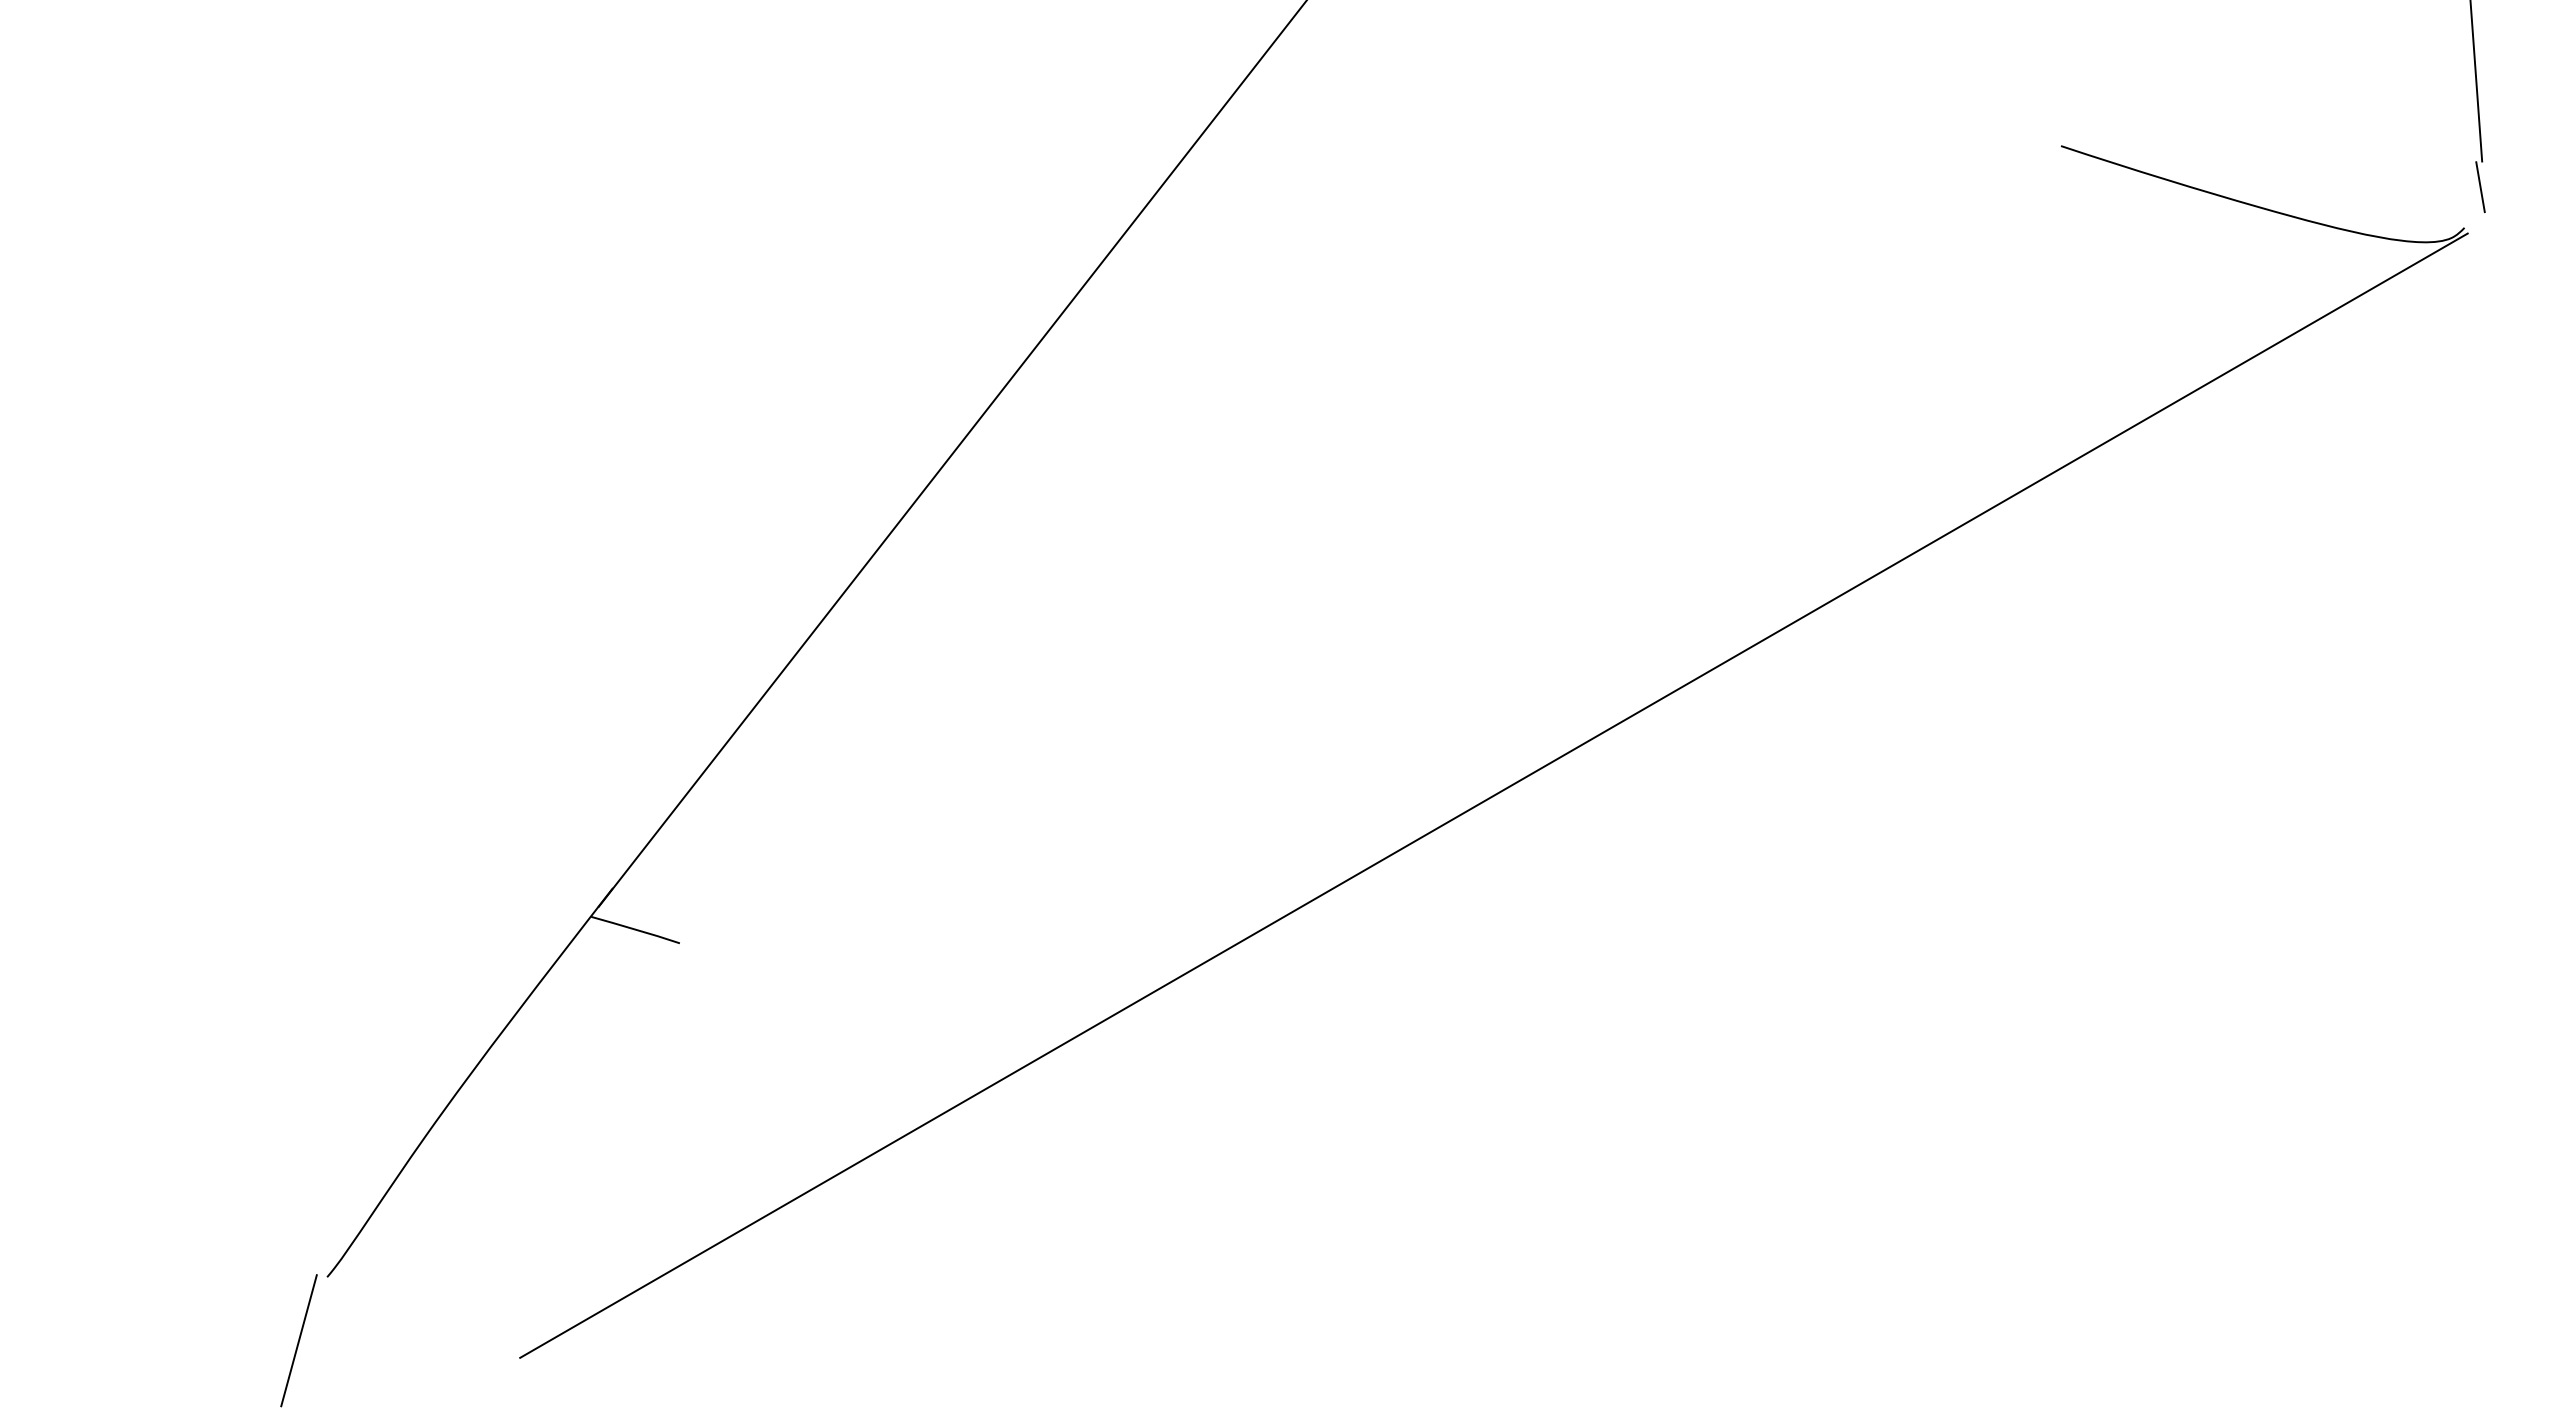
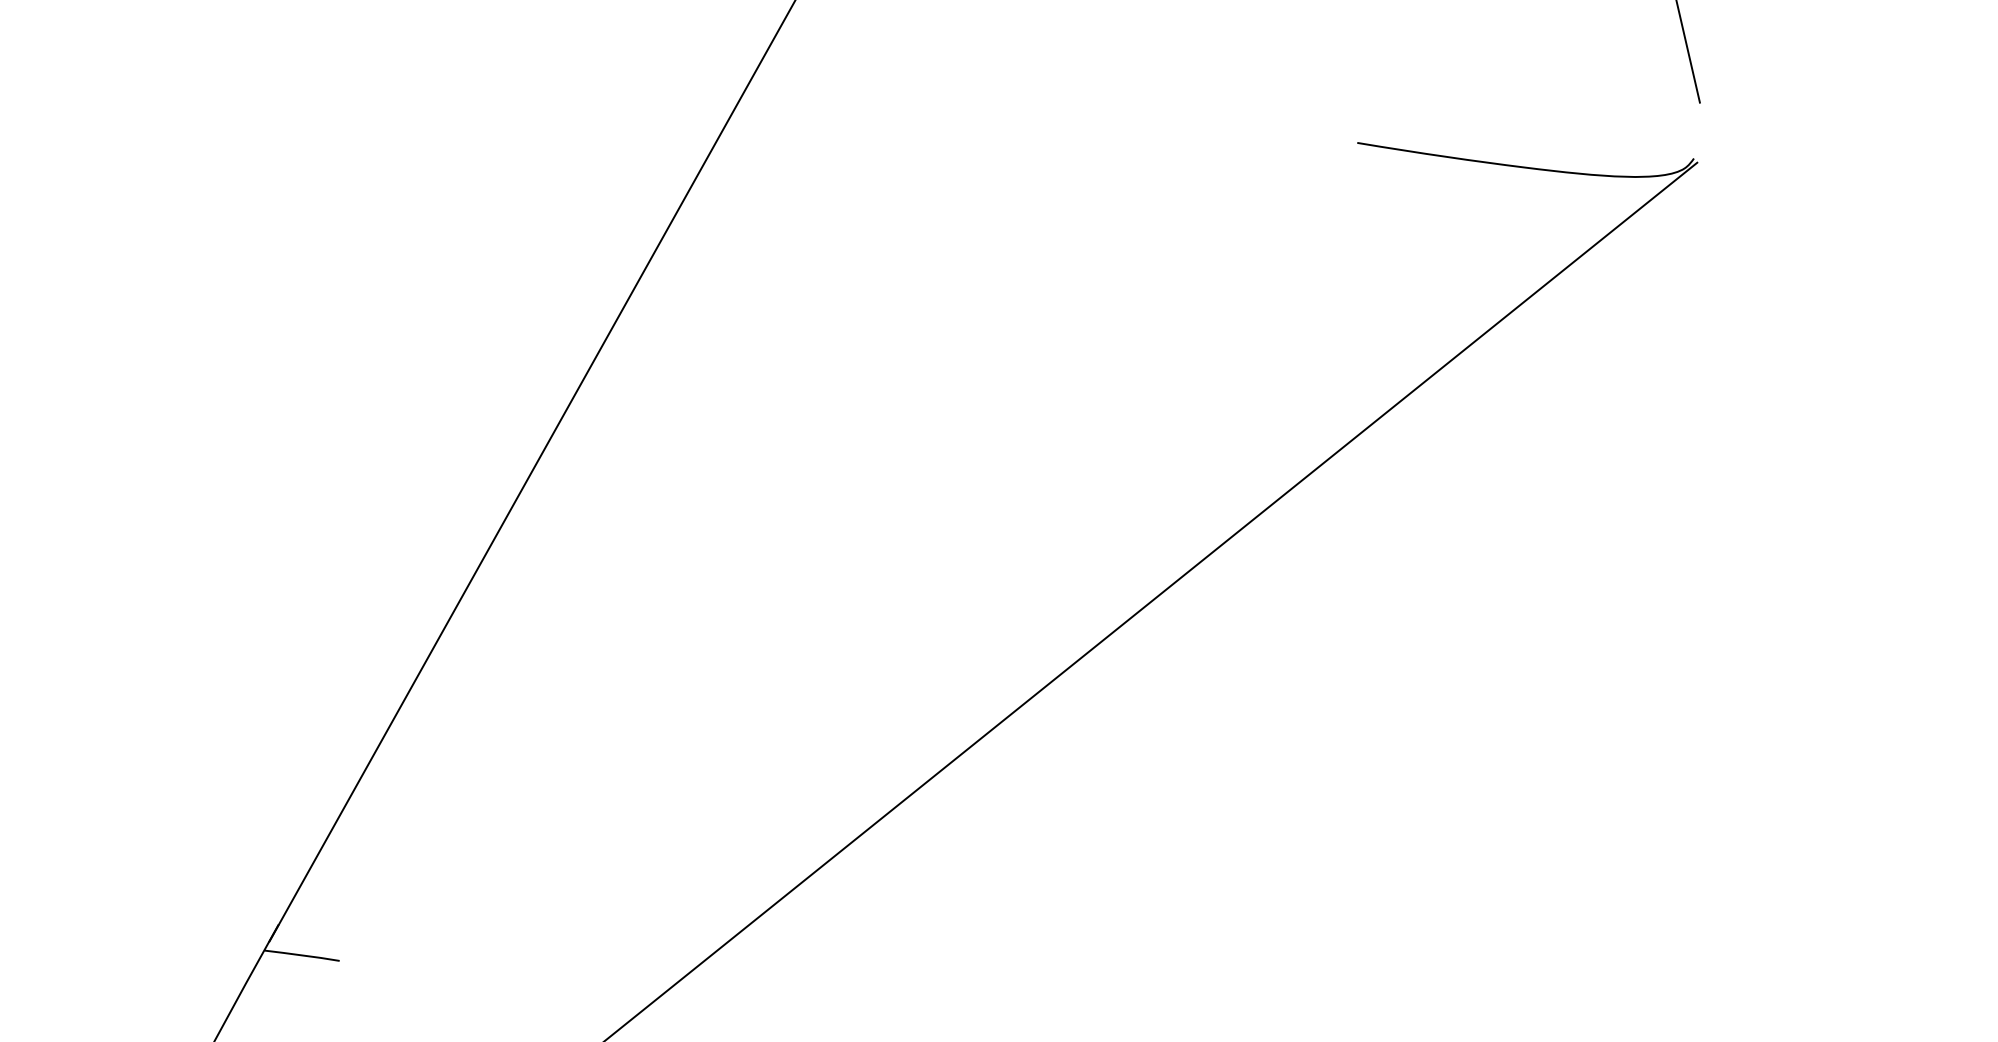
line: (2480, 187) -> (1701, 123), removed

